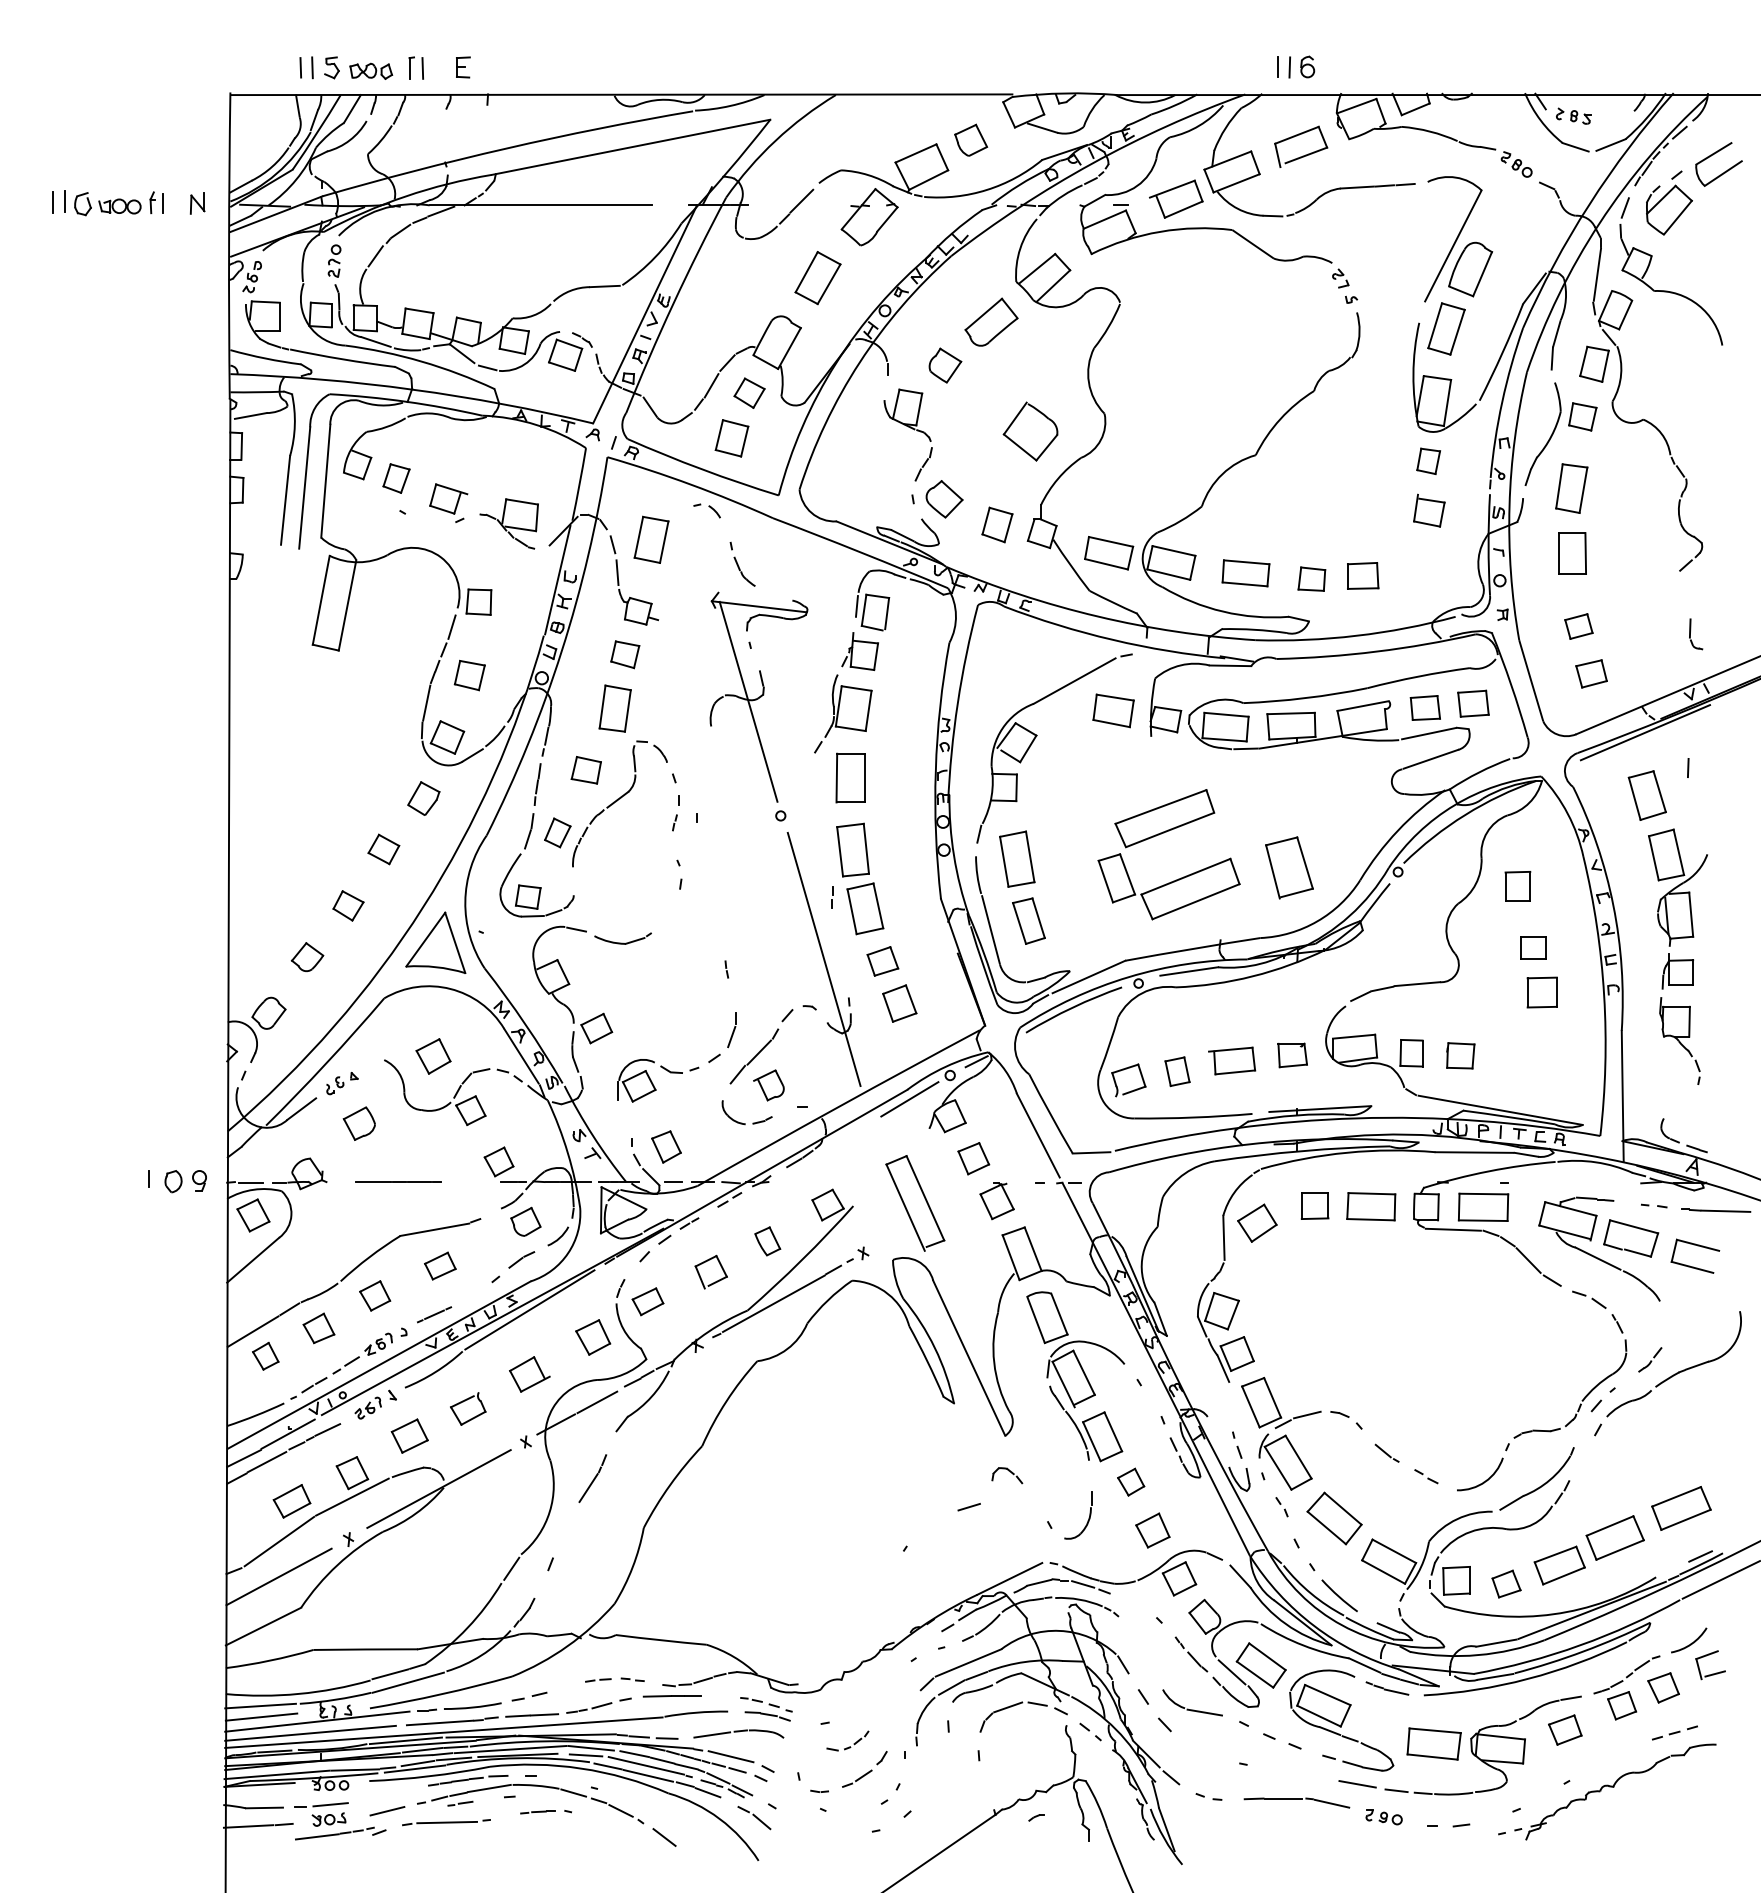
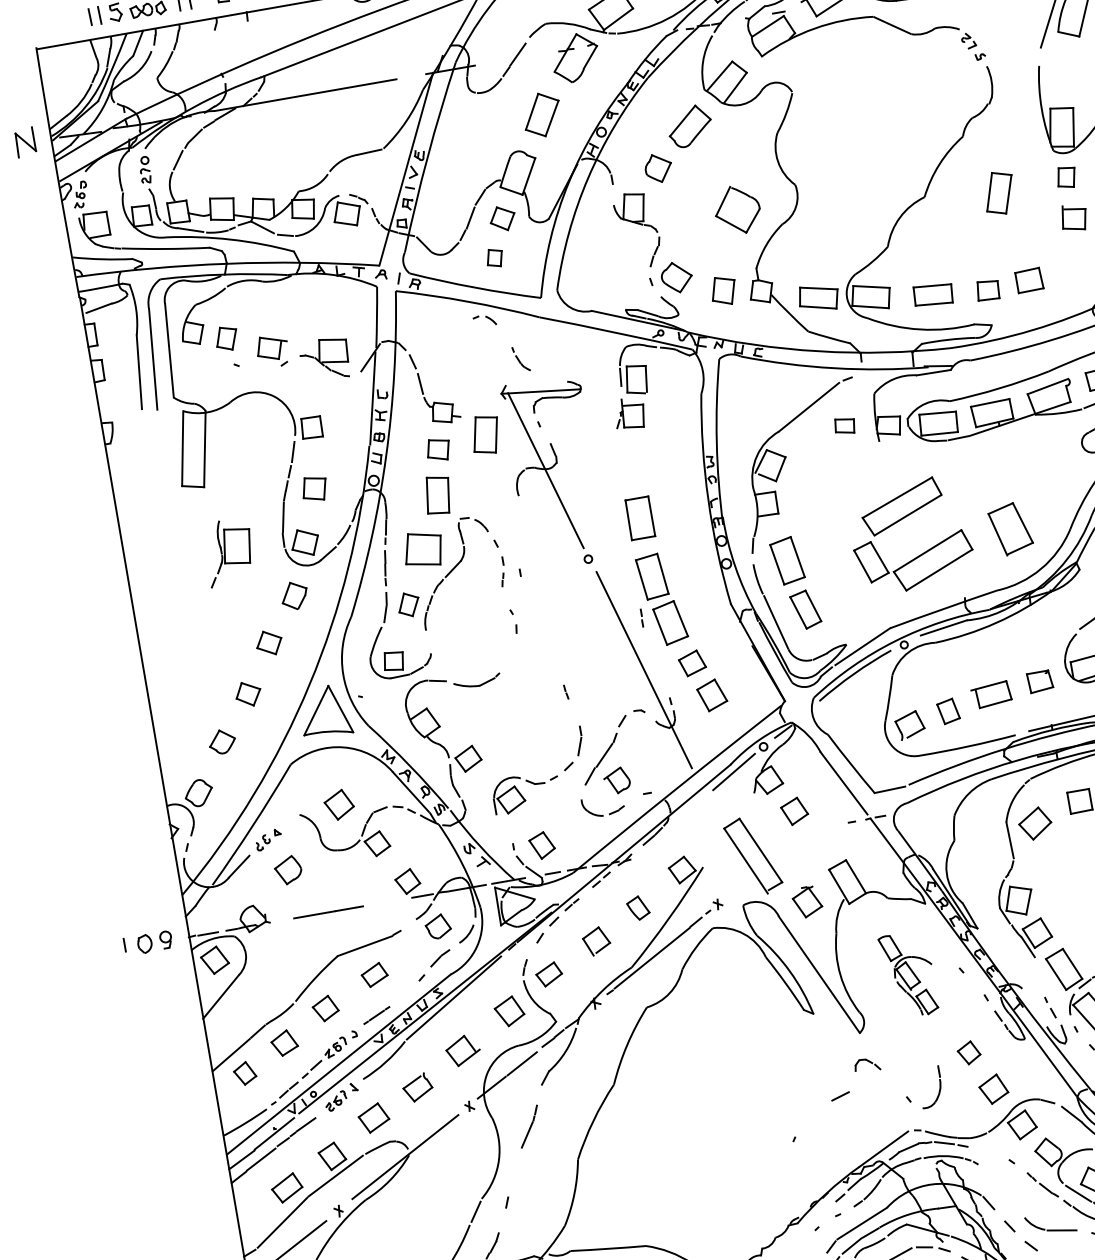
part: (197, 203) -> (25, 142), size x1.6
part: (1446, 328) -> (999, 192), moved
part: (731, 438) -> (494, 258), size x0.6
part: (651, 539) -> (485, 434), moved
part: (742, 563) -> (521, 358), size x0.7
part: (1113, 710) -> (844, 425), size x0.6
part: (843, 713) -> (229, 551), moved
part: (585, 770) -> (422, 549), size x1.6
part: (996, 1201) -> (806, 902), moved
part: (1075, 1376) -> (908, 974), size x0.6

